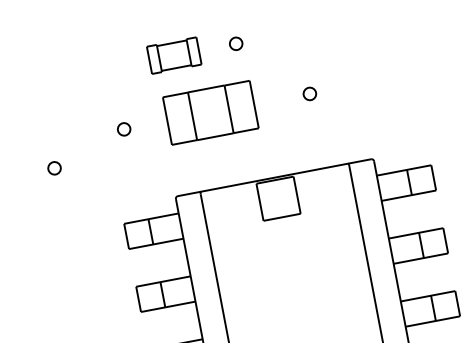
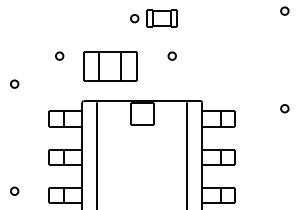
part: (173, 55) -> (161, 18), moved
part: (211, 113) -> (110, 66), moved
part: (54, 167) -> (14, 83), moved

